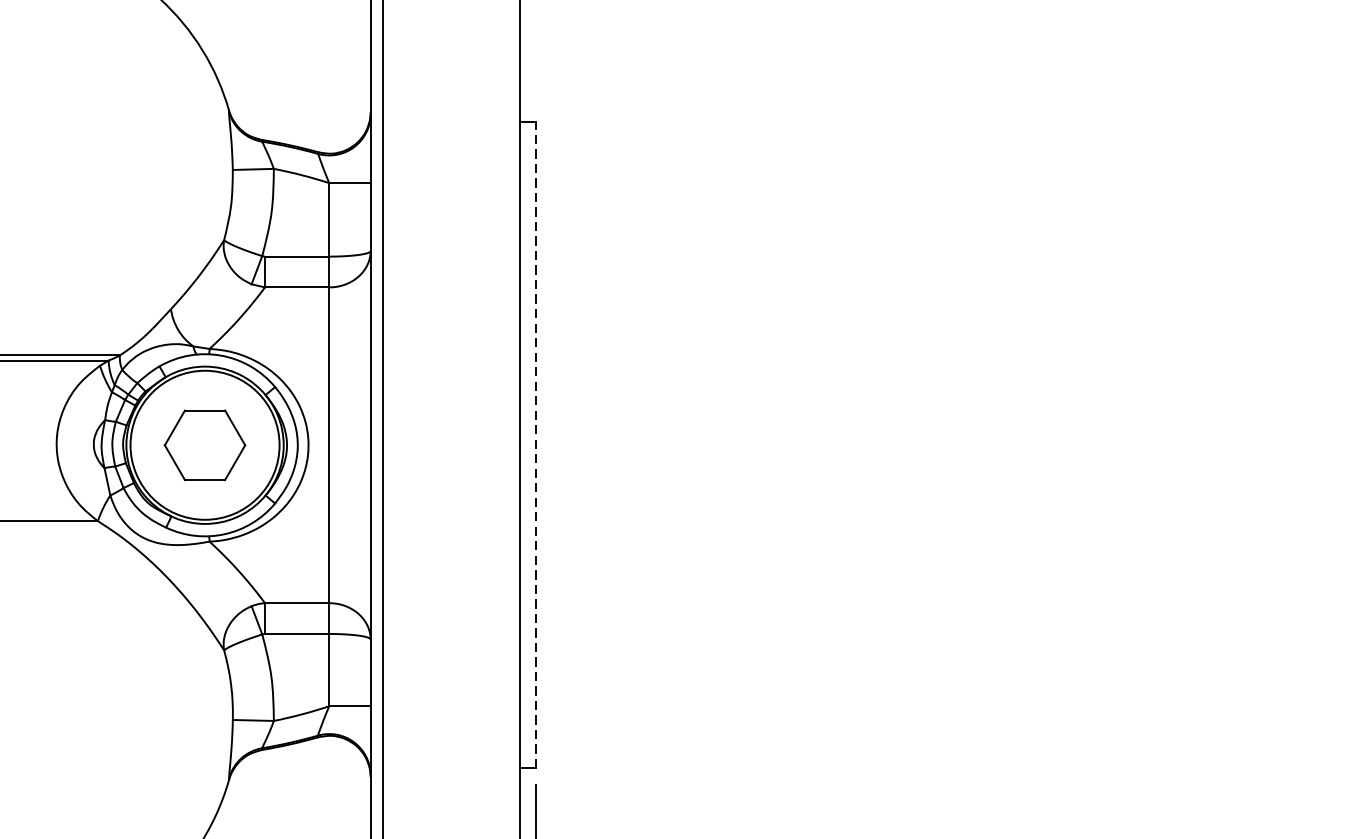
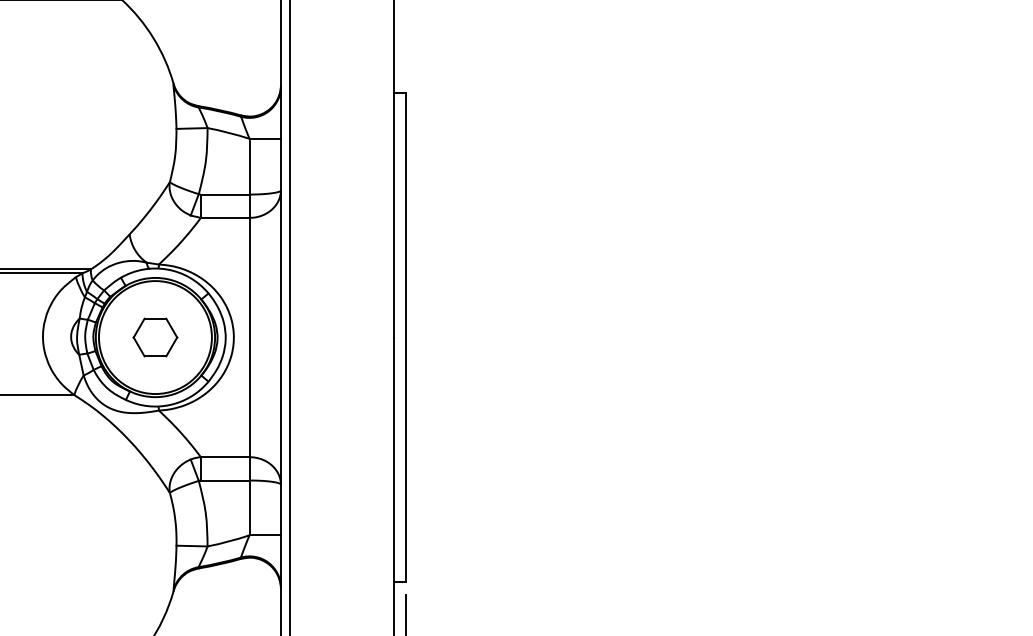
part: (205, 445) -> (155, 337), size x0.71
line: (536, 445) -> (406, 337), dashed -> solid

